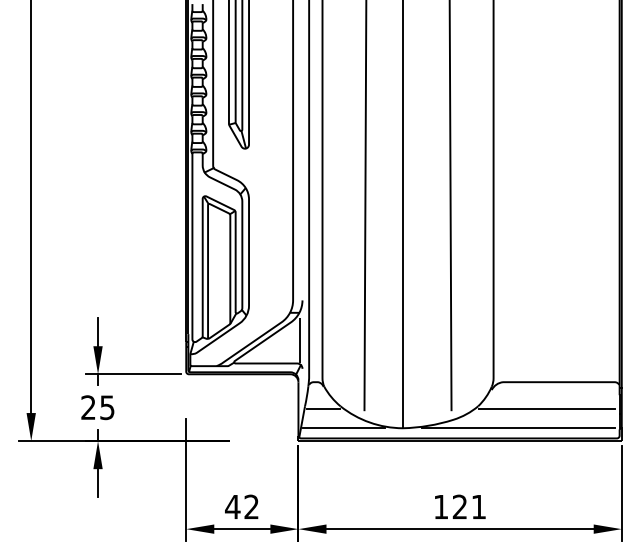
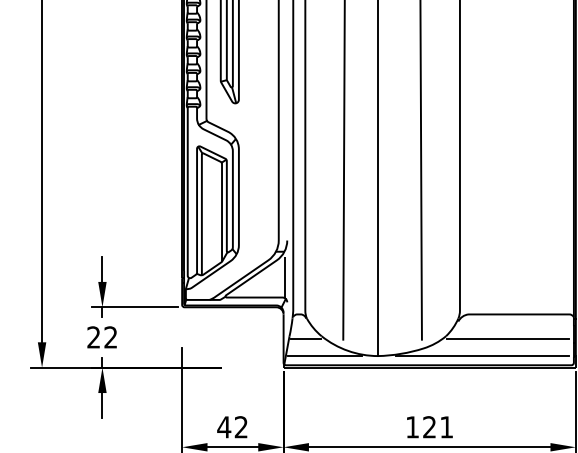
text: (107, 407) -> (110, 337), 25 -> 22

